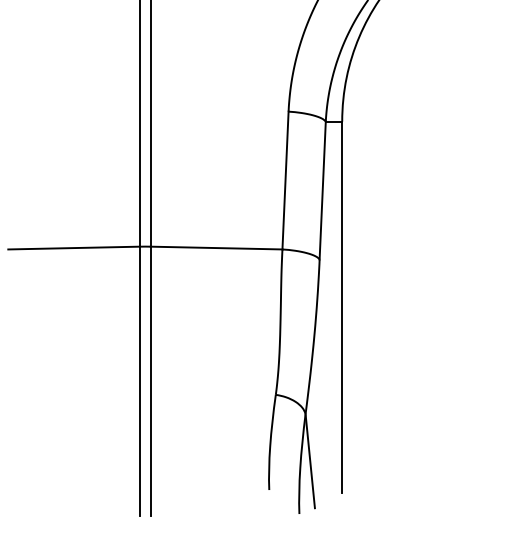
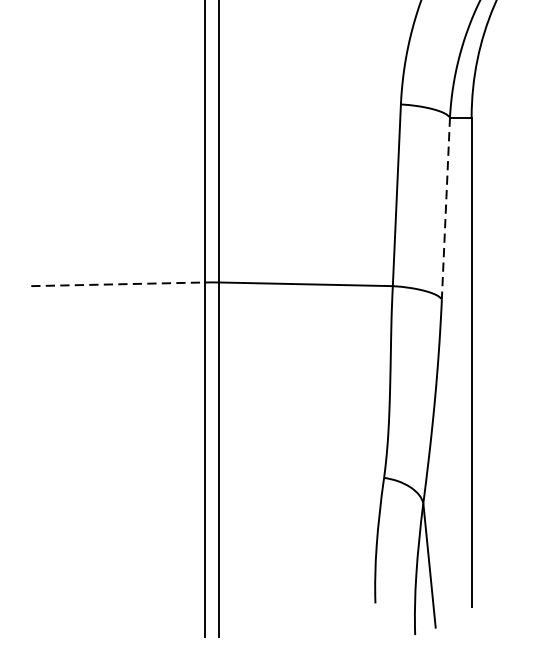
line: (322, 190) -> (445, 208), solid -> dashed
line: (74, 248) -> (118, 284), solid -> dashed

